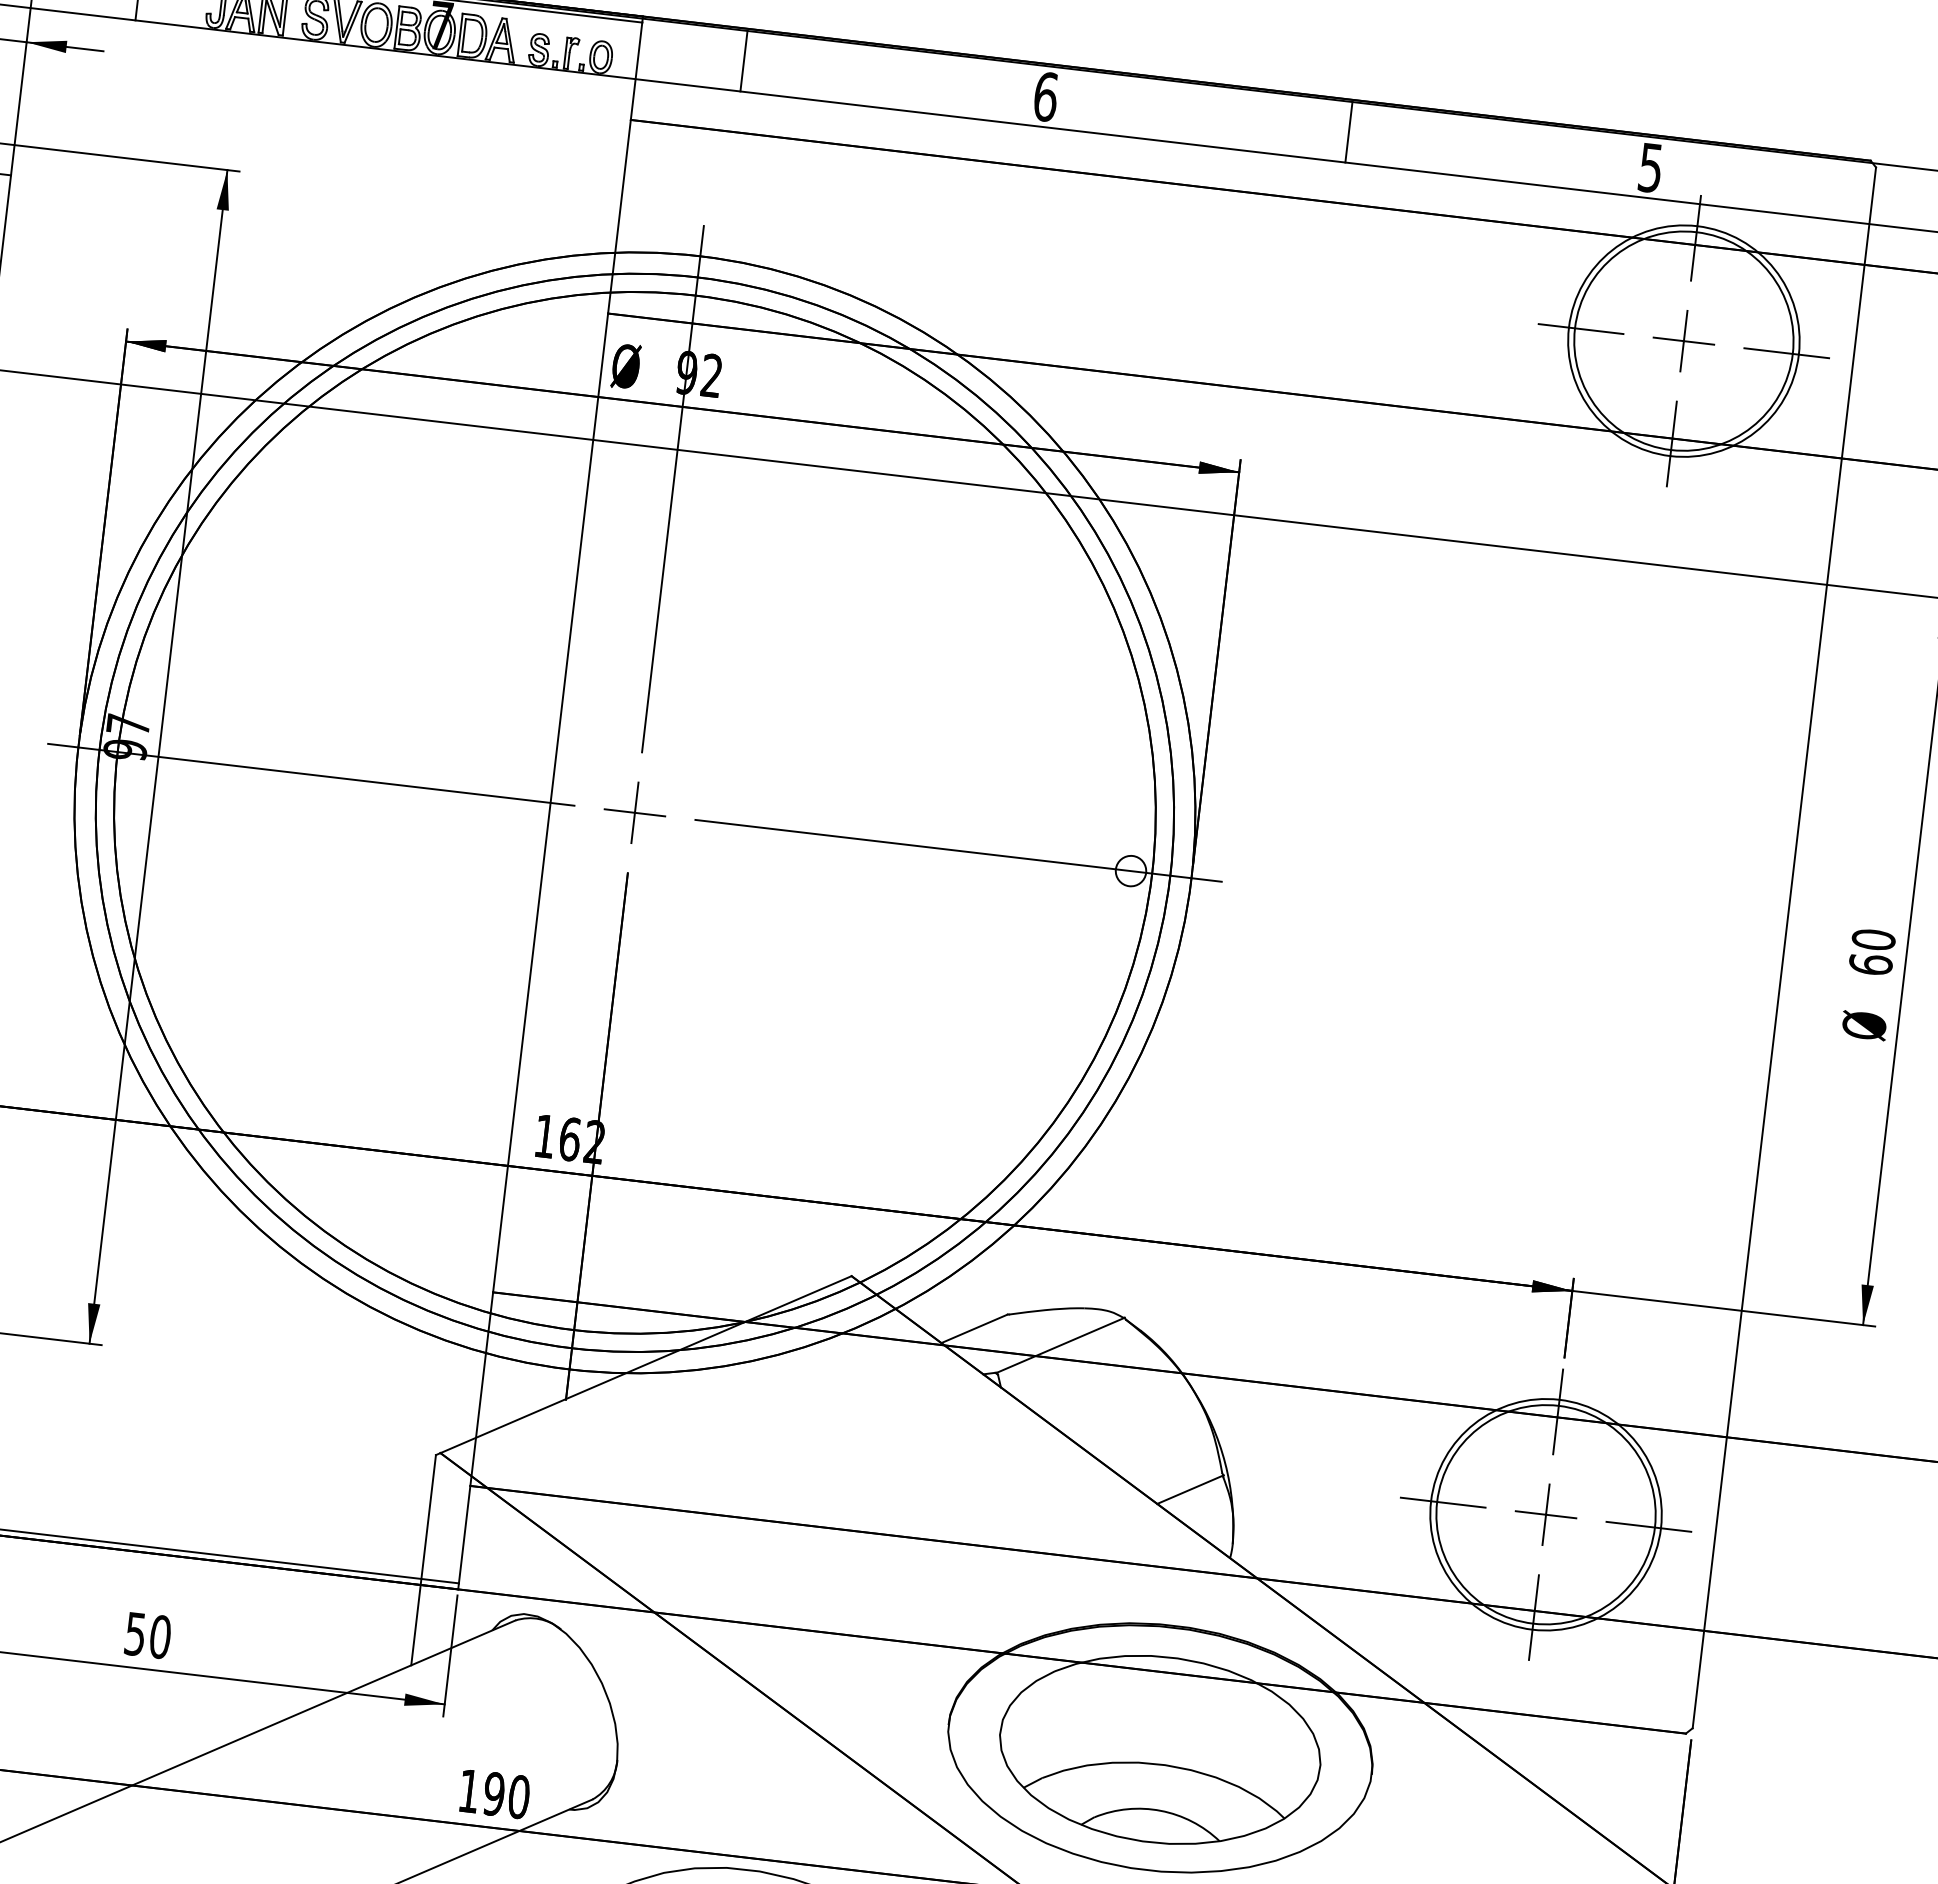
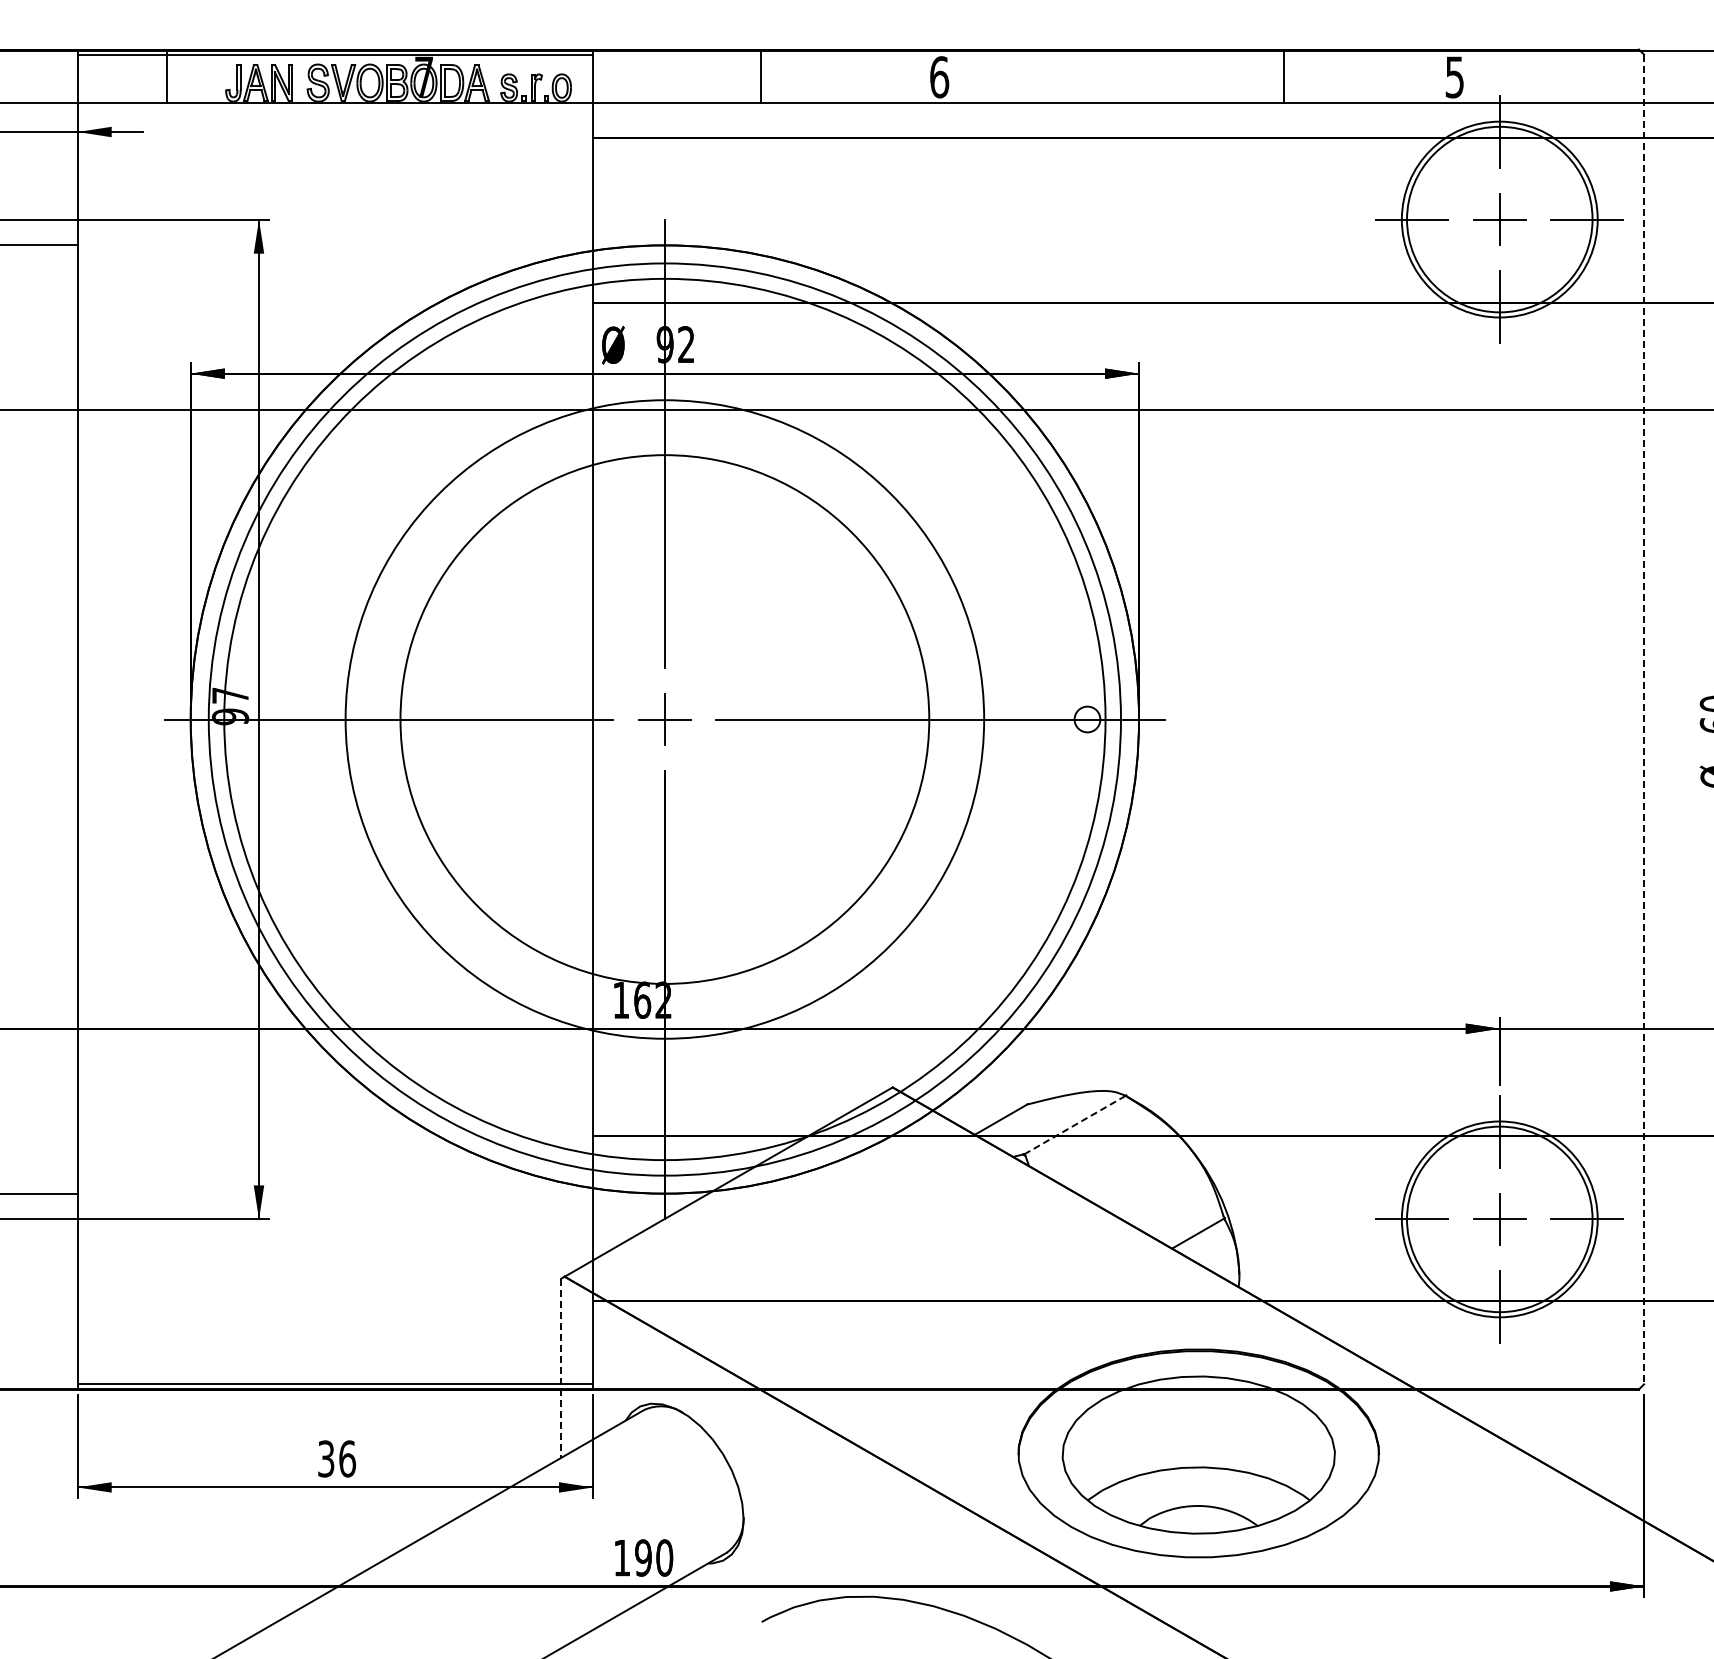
line: (744, 60) -> (761, 76), moved
line: (1348, 131) -> (1283, 76), moved
circle: (634, 812) -> (664, 719), size x0.6
circle: (634, 812) -> (664, 719), size x0.7
line: (1784, 947) -> (1644, 719), solid -> dashed
line: (1061, 1344) -> (1075, 1124), solid -> dashed
line: (424, 1560) -> (561, 1368), solid -> dashed
text: (148, 1635) -> (337, 1458), 50 -> 36

